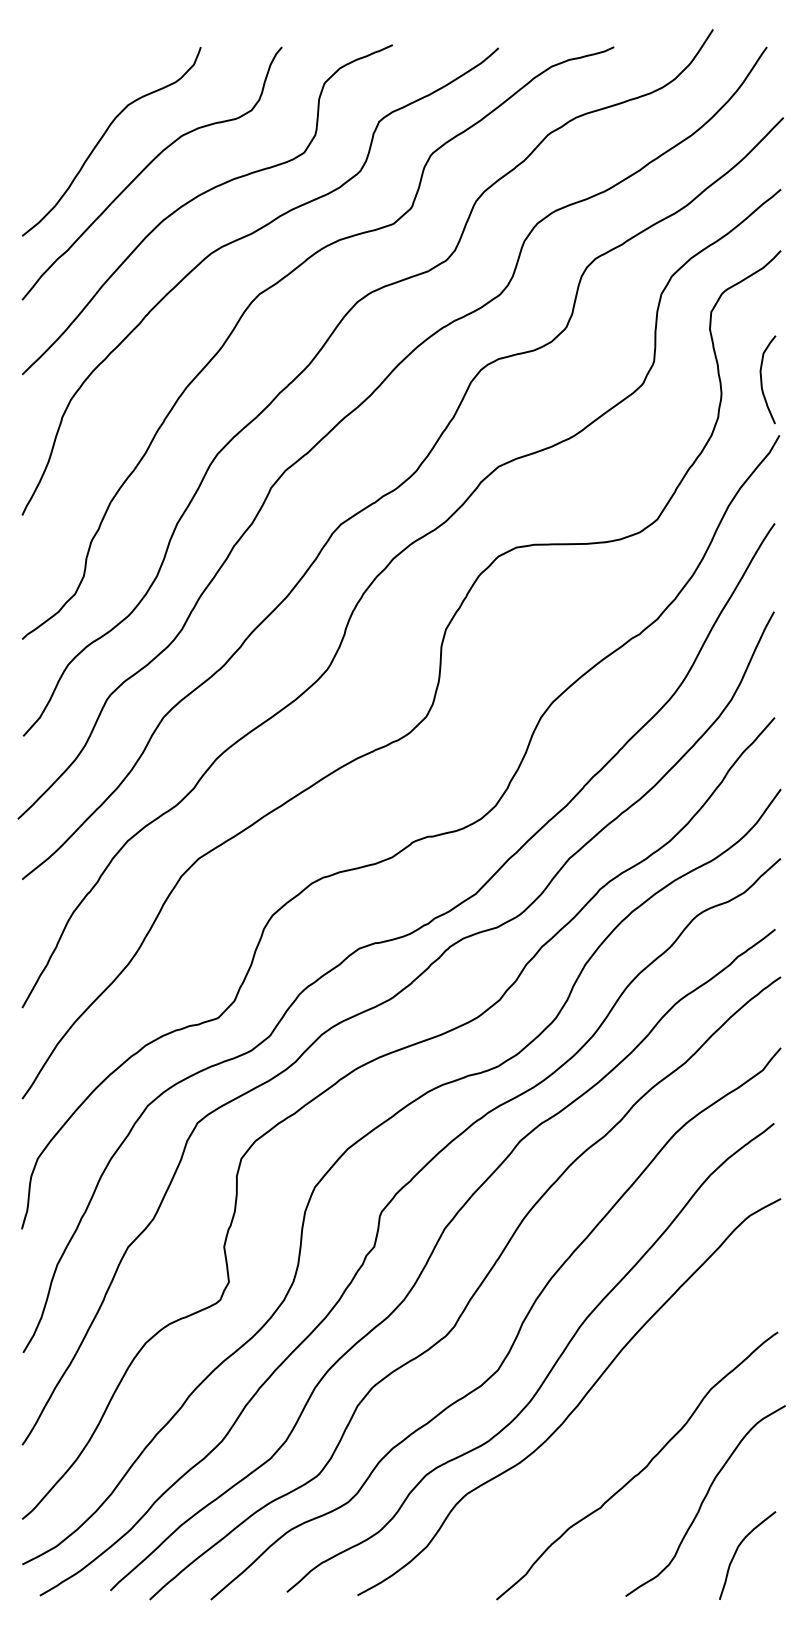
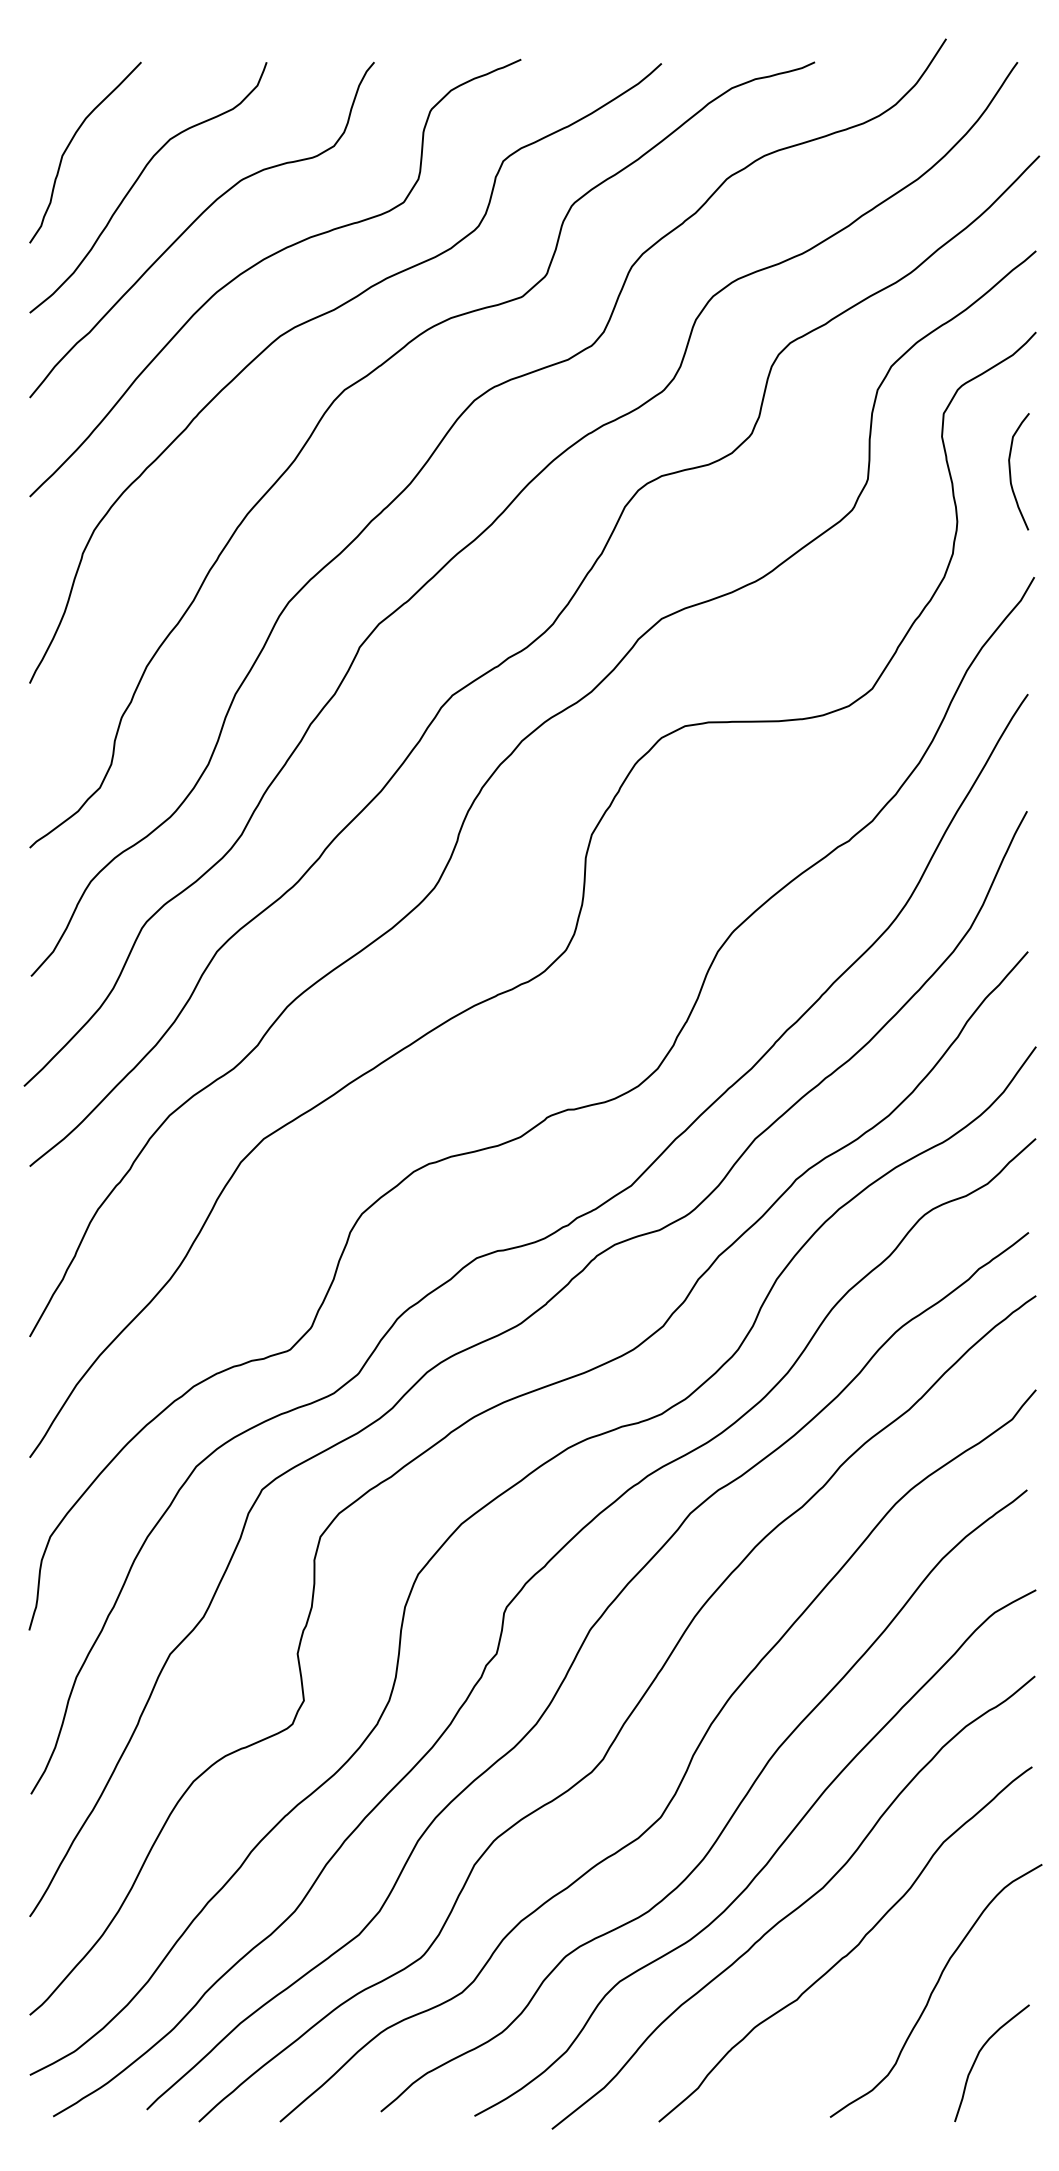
curve: (53, 108) -> (71, 143), added
curve: (762, 379) -> (1011, 471), moved
curve: (599, 1438) -> (795, 1907), added

